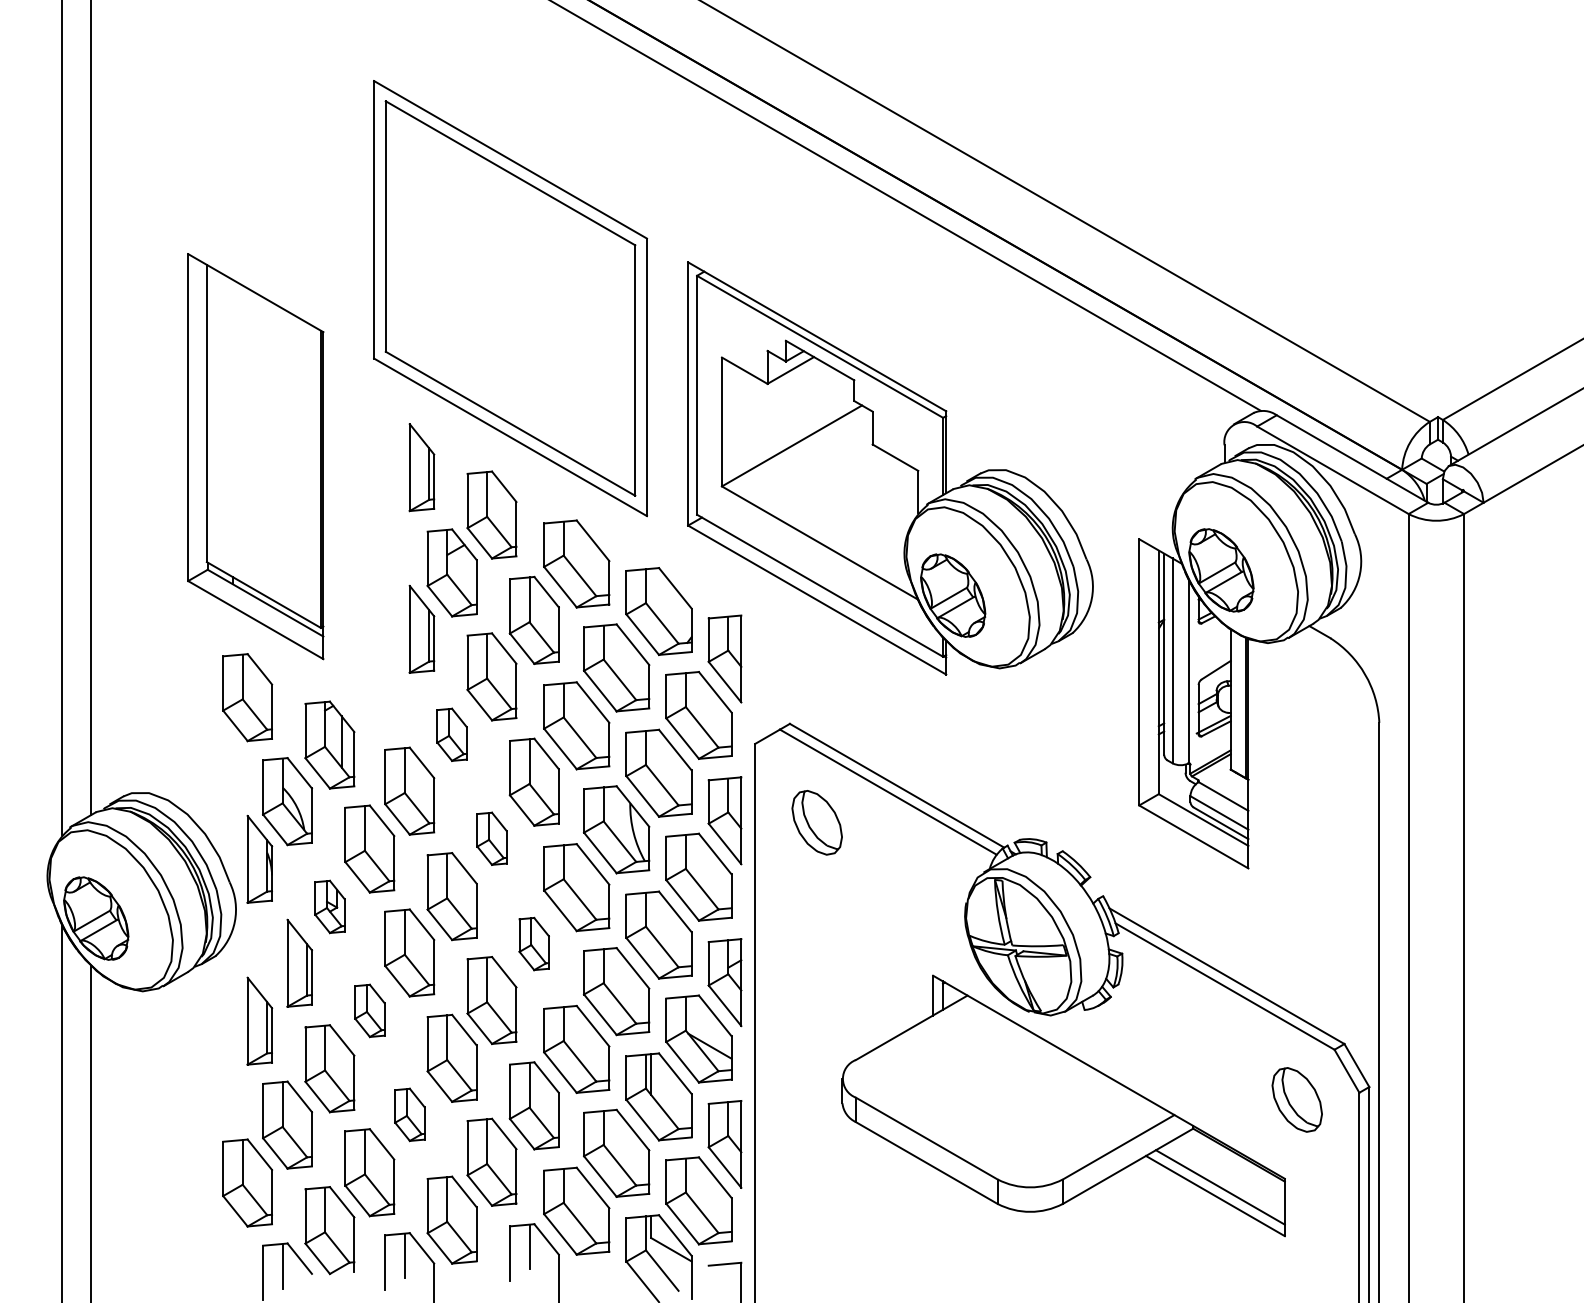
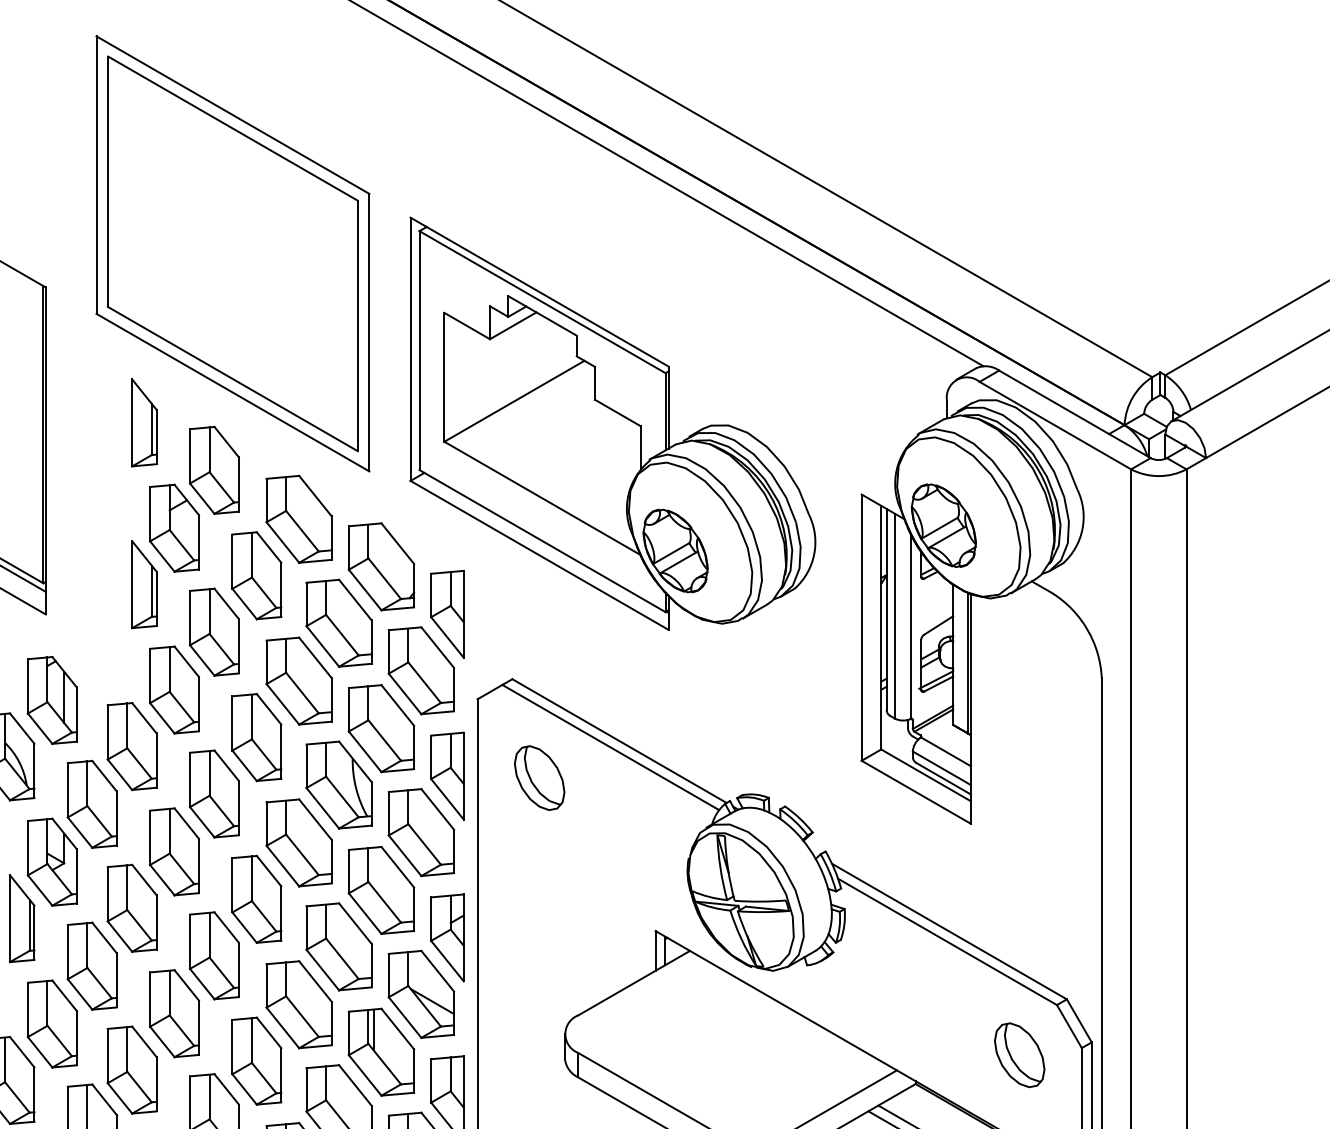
part: (451, 734) -> (173, 689), size x1.67
part: (491, 838) -> (213, 793), size x1.67
part: (329, 906) -> (51, 861), size x1.67
part: (533, 943) -> (255, 898), size x1.67
part: (369, 1010) -> (91, 965), size x1.67
part: (409, 1114) -> (131, 1069), size x1.67

